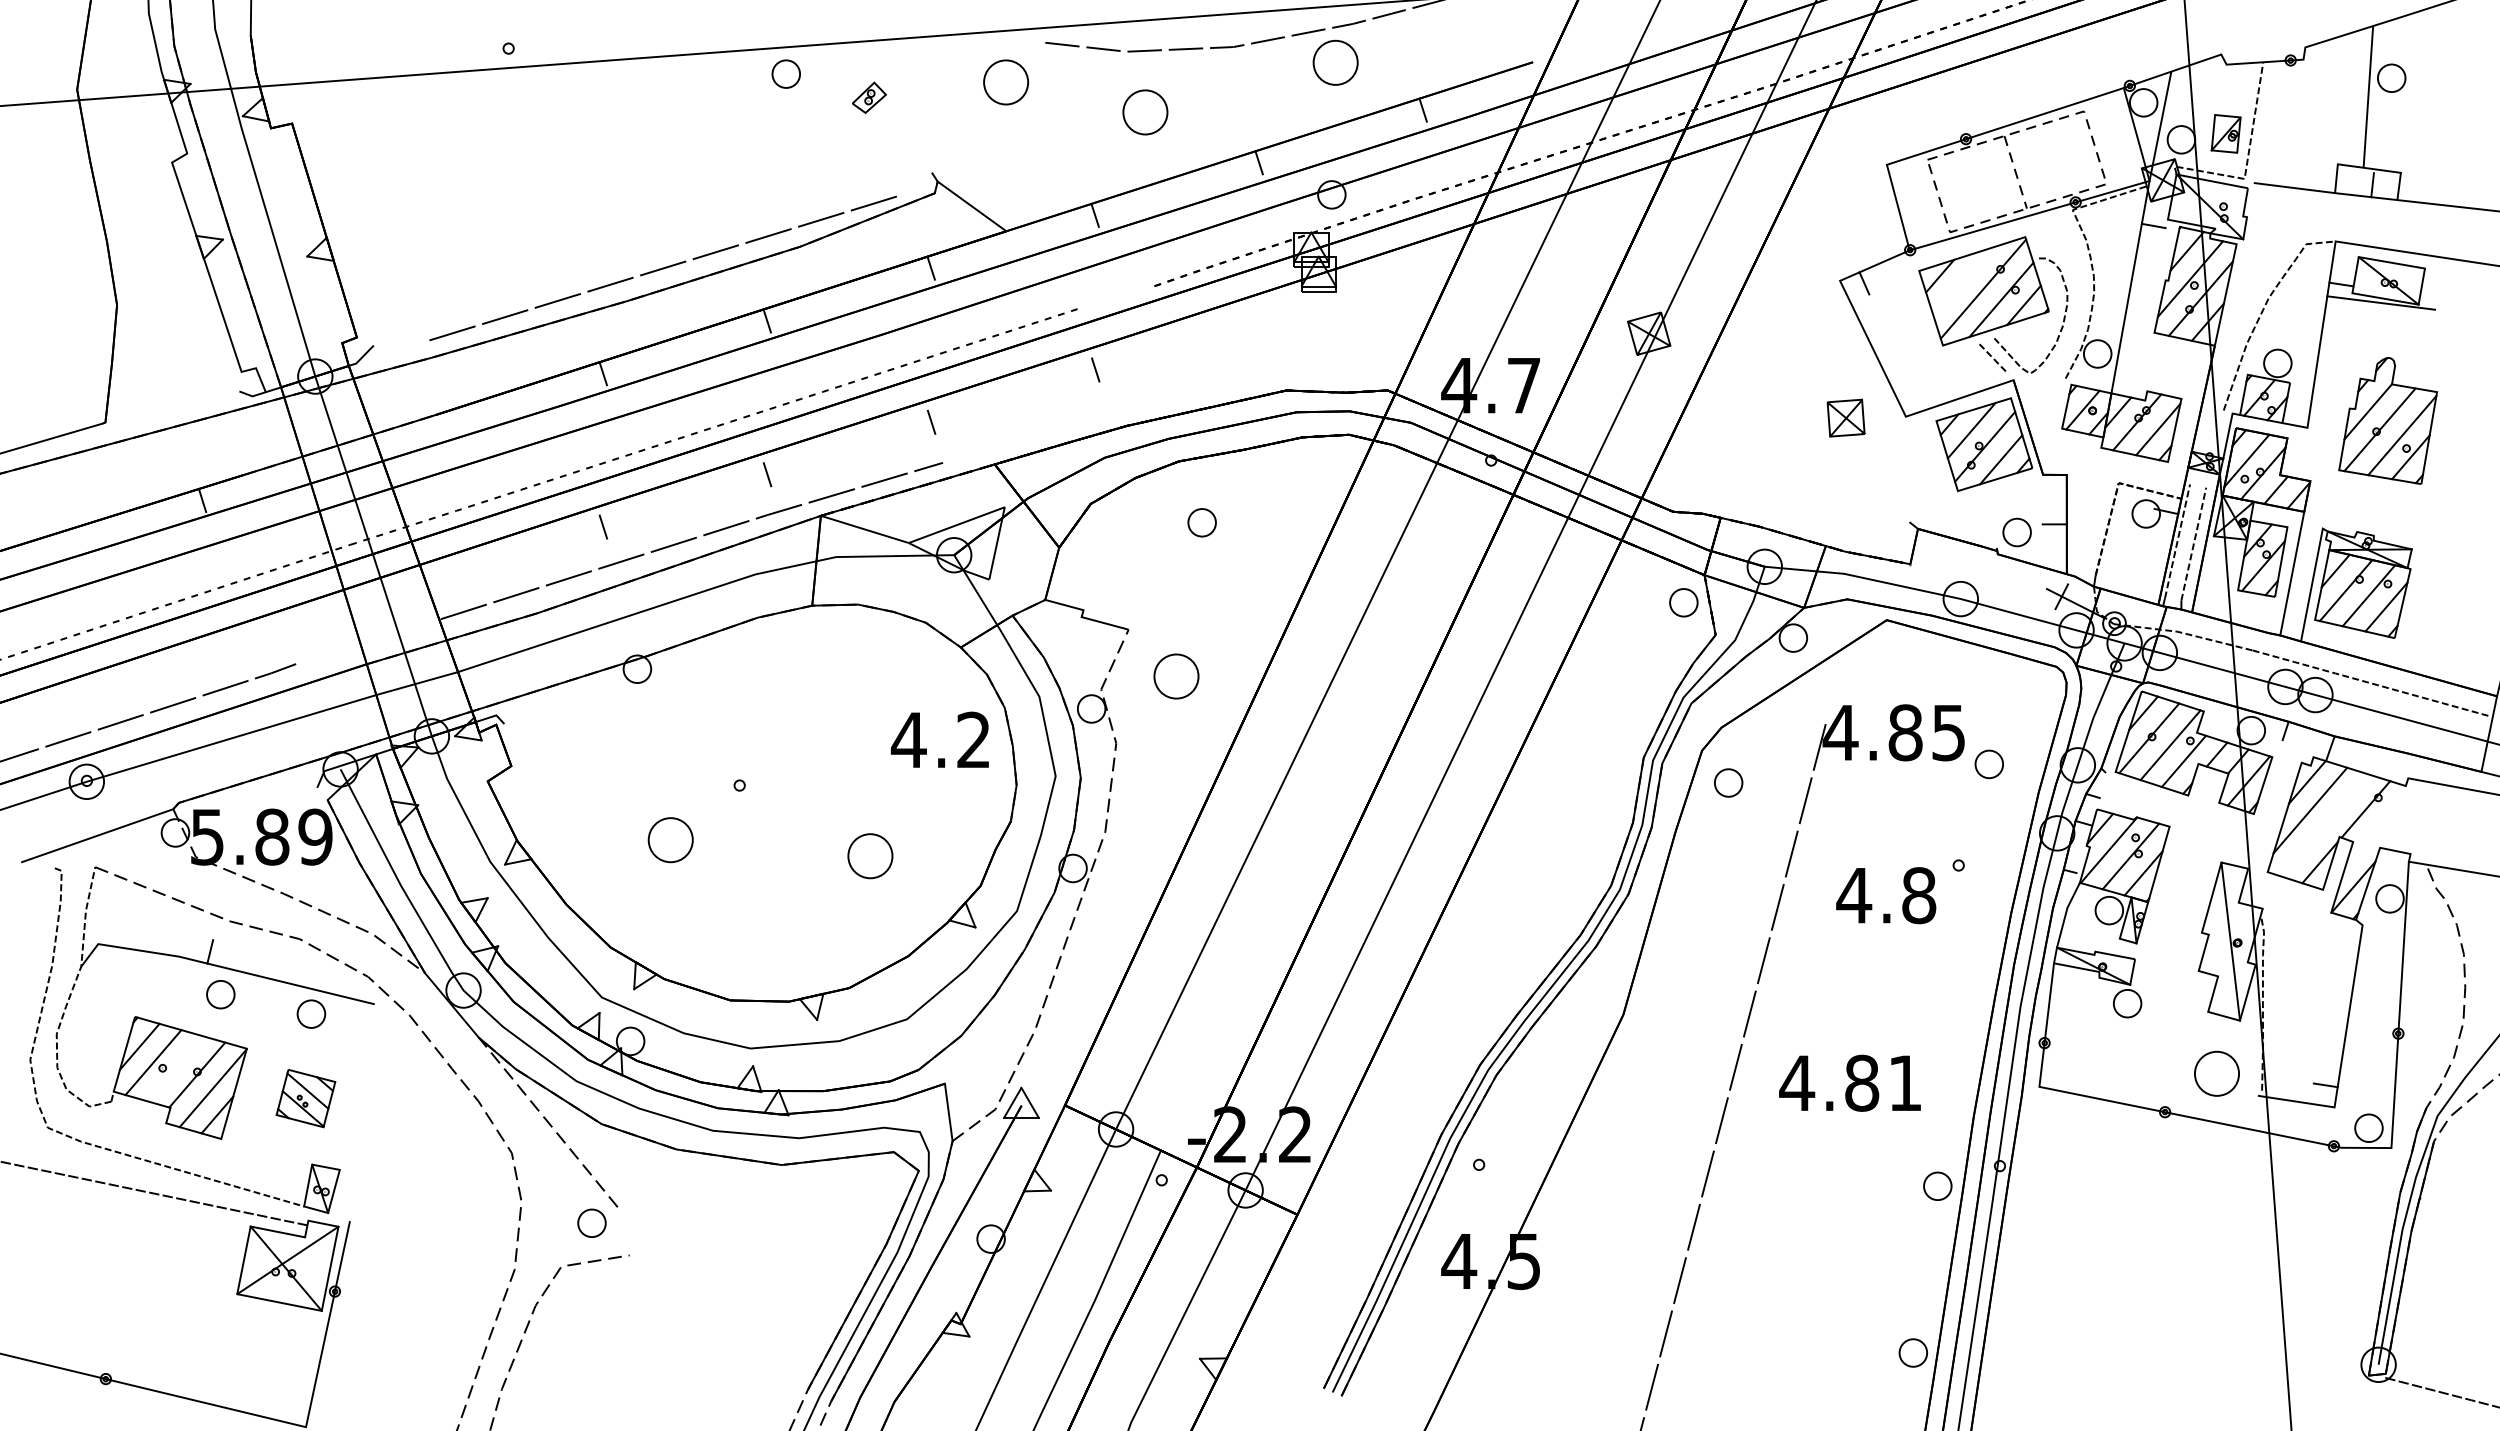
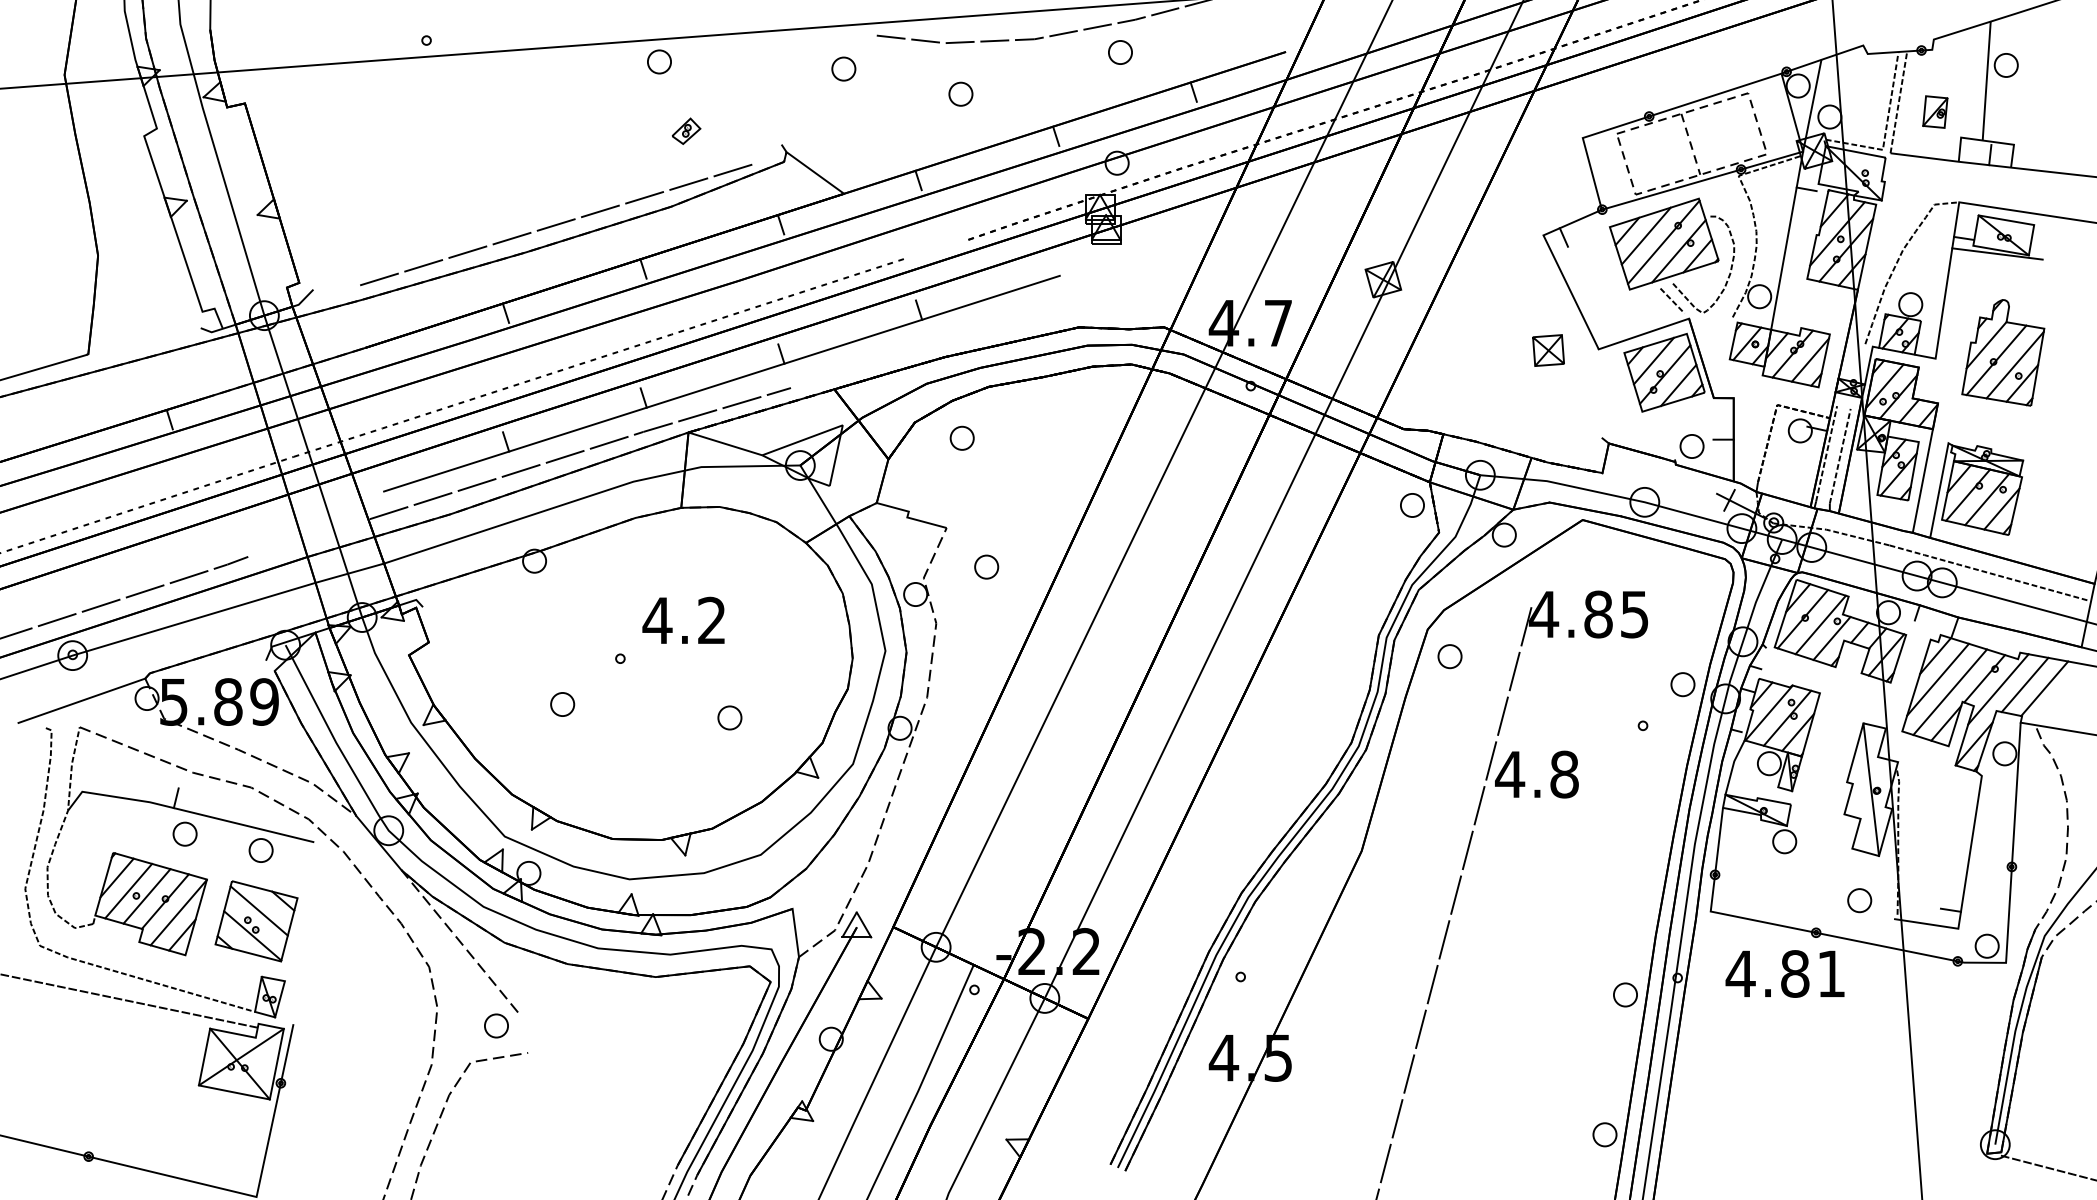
part: (1335, 62) -> (1120, 52), size x0.62
part: (1005, 82) -> (843, 68), size x0.62
part: (869, 97) -> (686, 131), moved
part: (1145, 112) -> (960, 94), size x0.62
line: (2263, 122) -> (1898, 102), added
part: (2225, 133) -> (1934, 111), moved
line: (1962, 281) -> (1646, 235), added
line: (860, 457) -> (721, 383), added
part: (1201, 522) -> (961, 438), moved
part: (1175, 675) -> (986, 566), size x0.62
text: (939, 739) -> (683, 620), moved
part: (1988, 764) -> (1682, 684), moved
line: (2413, 816) -> (2024, 684), added
line: (2437, 820) -> (2044, 688), added
line: (2382, 821) -> (1998, 688), added
line: (2324, 825) -> (1949, 692), added
part: (670, 839) -> (562, 704), size x0.62
part: (869, 855) -> (729, 717), size x0.62
text: (1886, 895) -> (1537, 774), moved
line: (175, 1068) -> (147, 896), added
part: (2216, 1073) -> (1859, 900), size x0.62
text: (1849, 1082) -> (1784, 973), moved
part: (305, 1098) -> (256, 921), size x1.67

